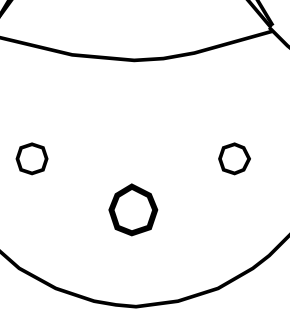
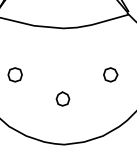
part: (132, 208) -> (62, 98), size x0.62

